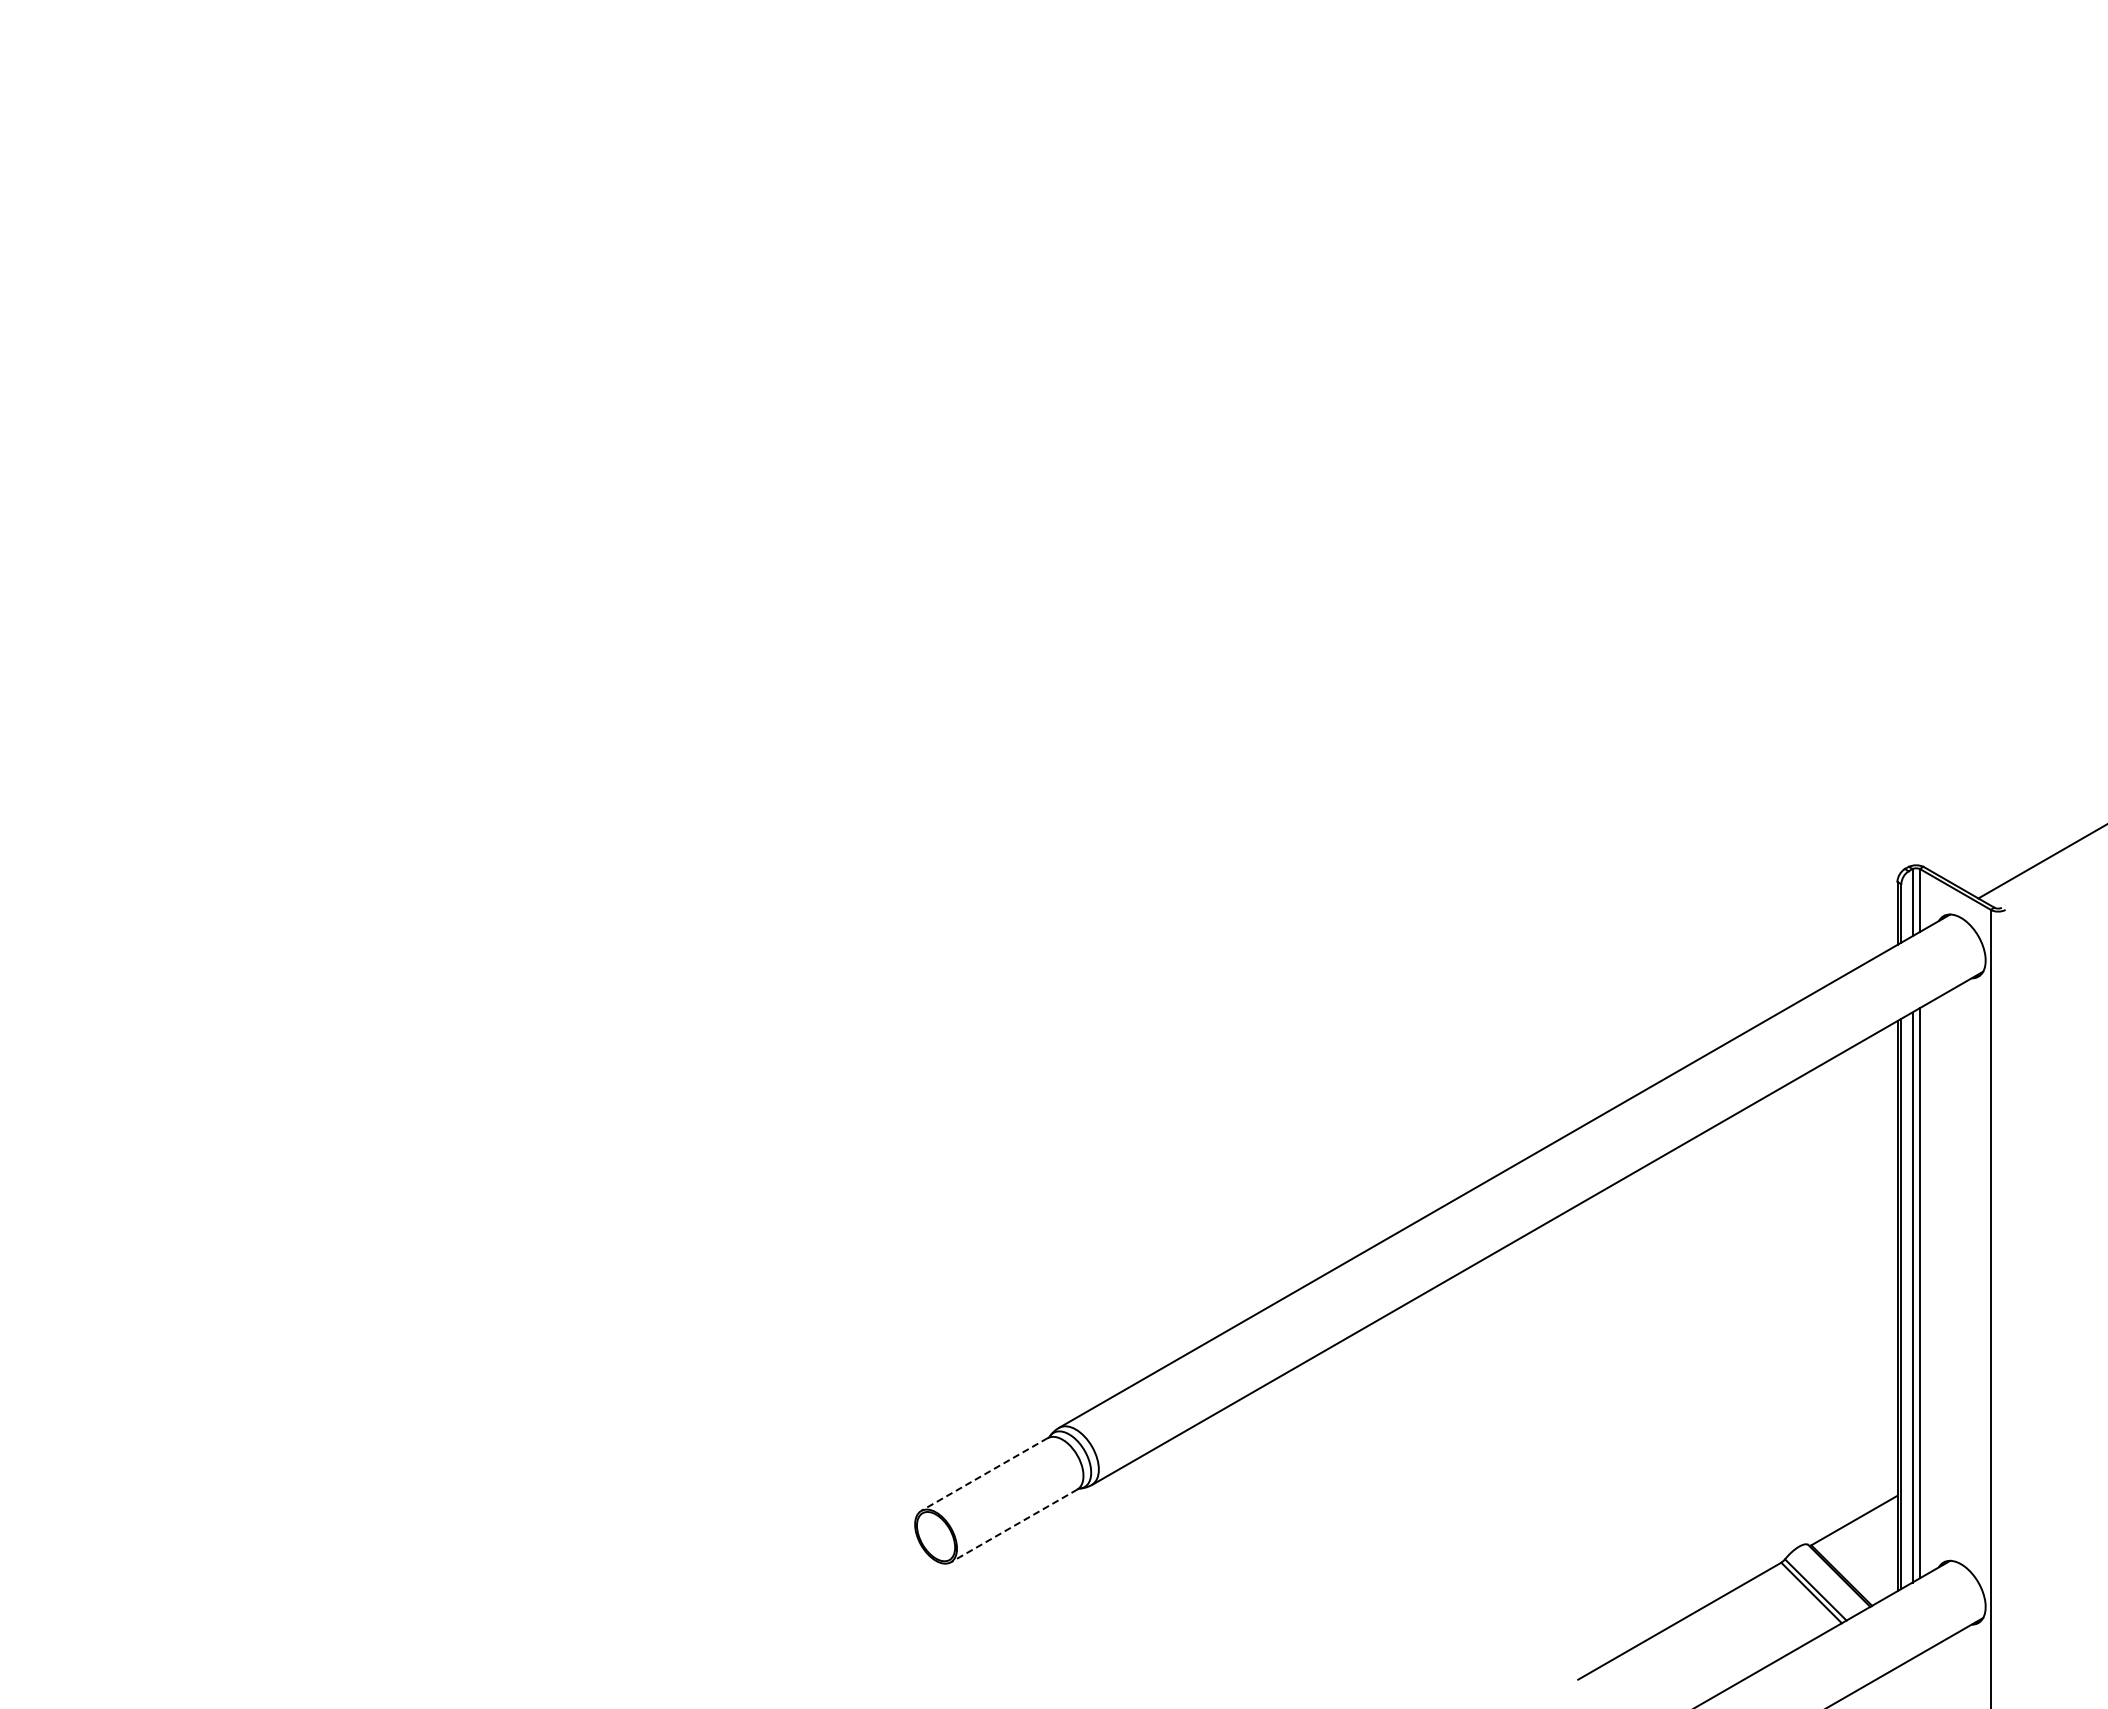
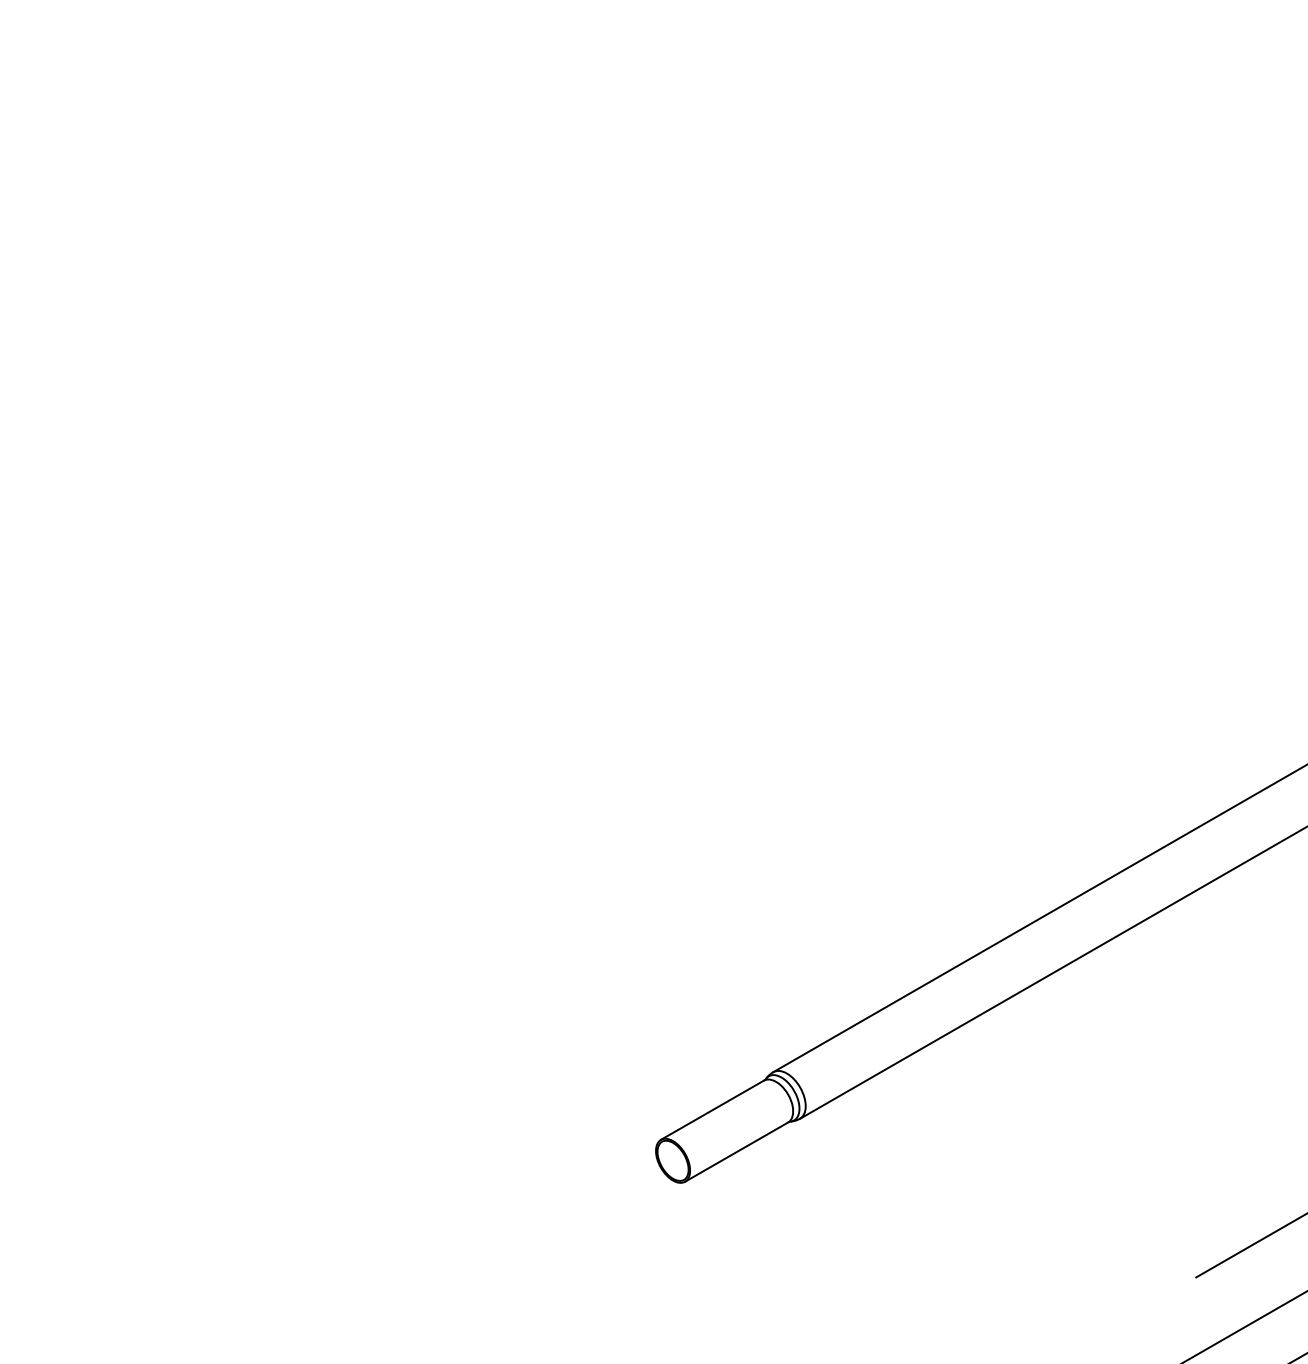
line: (984, 1474) -> (712, 1110), dashed -> solid
line: (1014, 1525) -> (736, 1151), dashed -> solid

